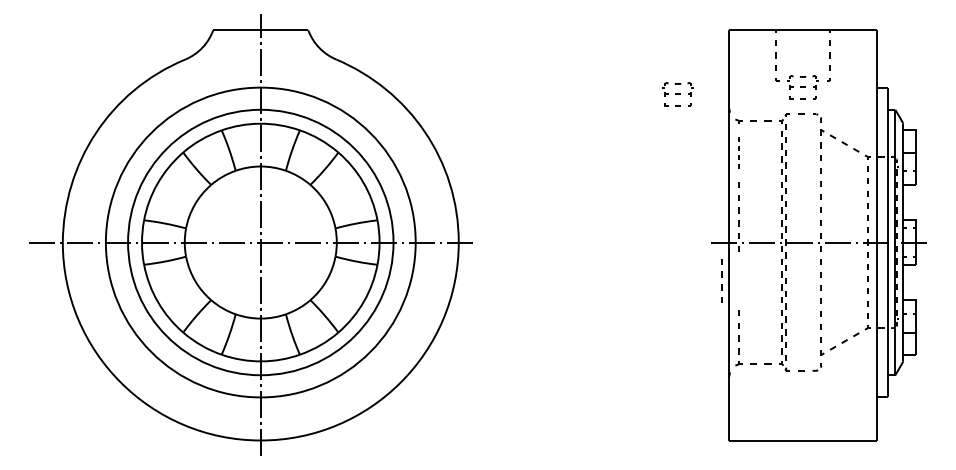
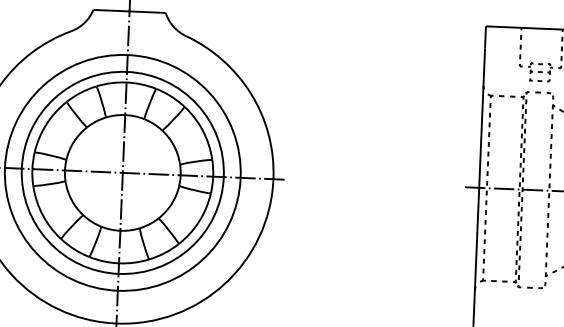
part: (677, 94) -> (444, 73), removed
part: (738, 152) -> (489, 119), size x1.43
part: (721, 280) -> (485, 217), moved

